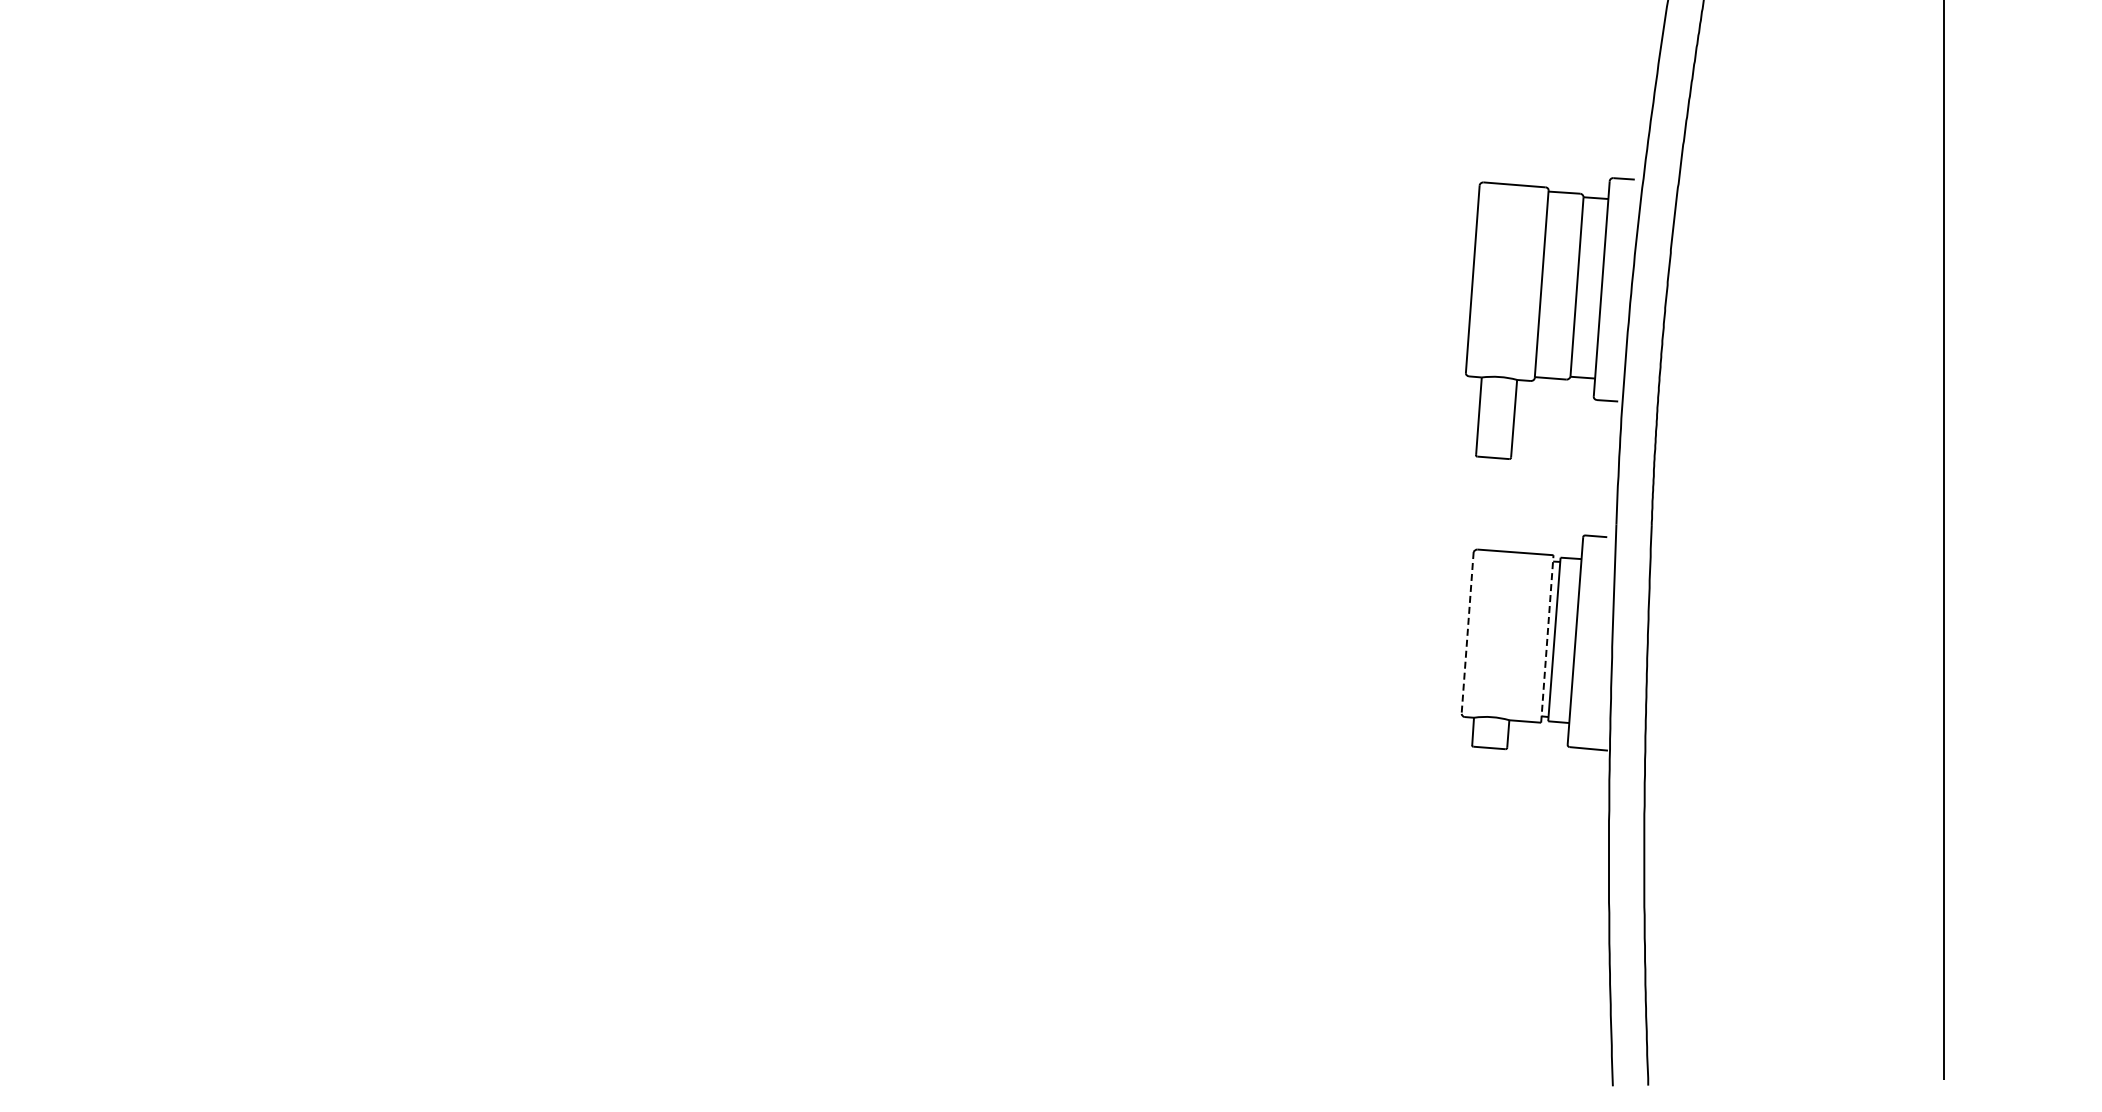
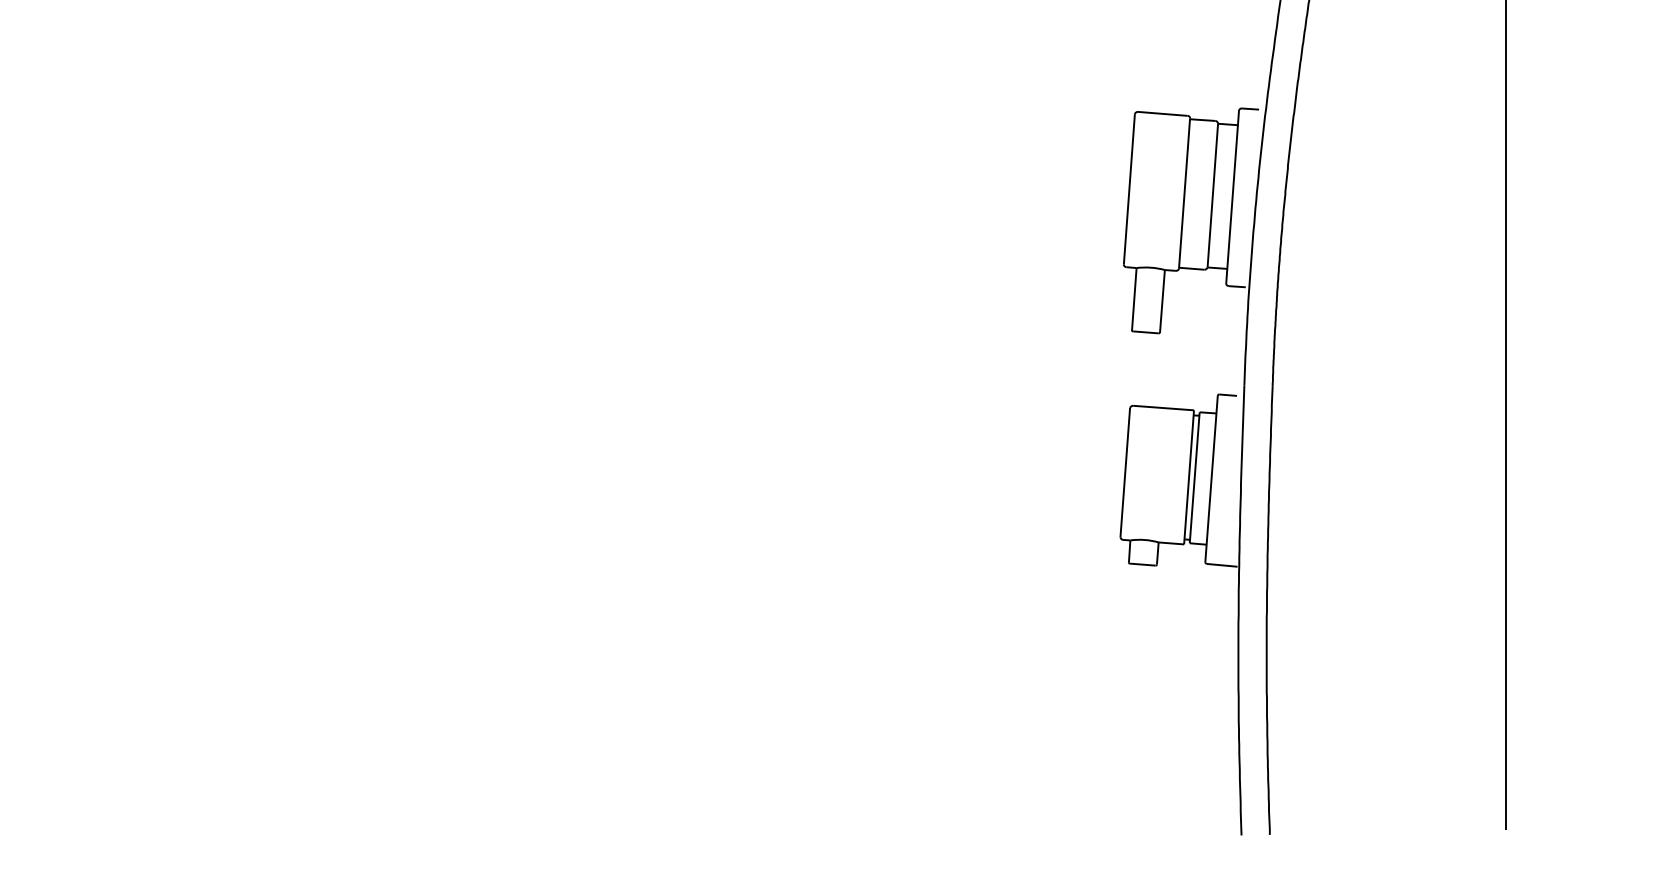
line: (1467, 633) -> (1125, 473), dashed -> solid
line: (1547, 638) -> (1189, 477), dashed -> solid

